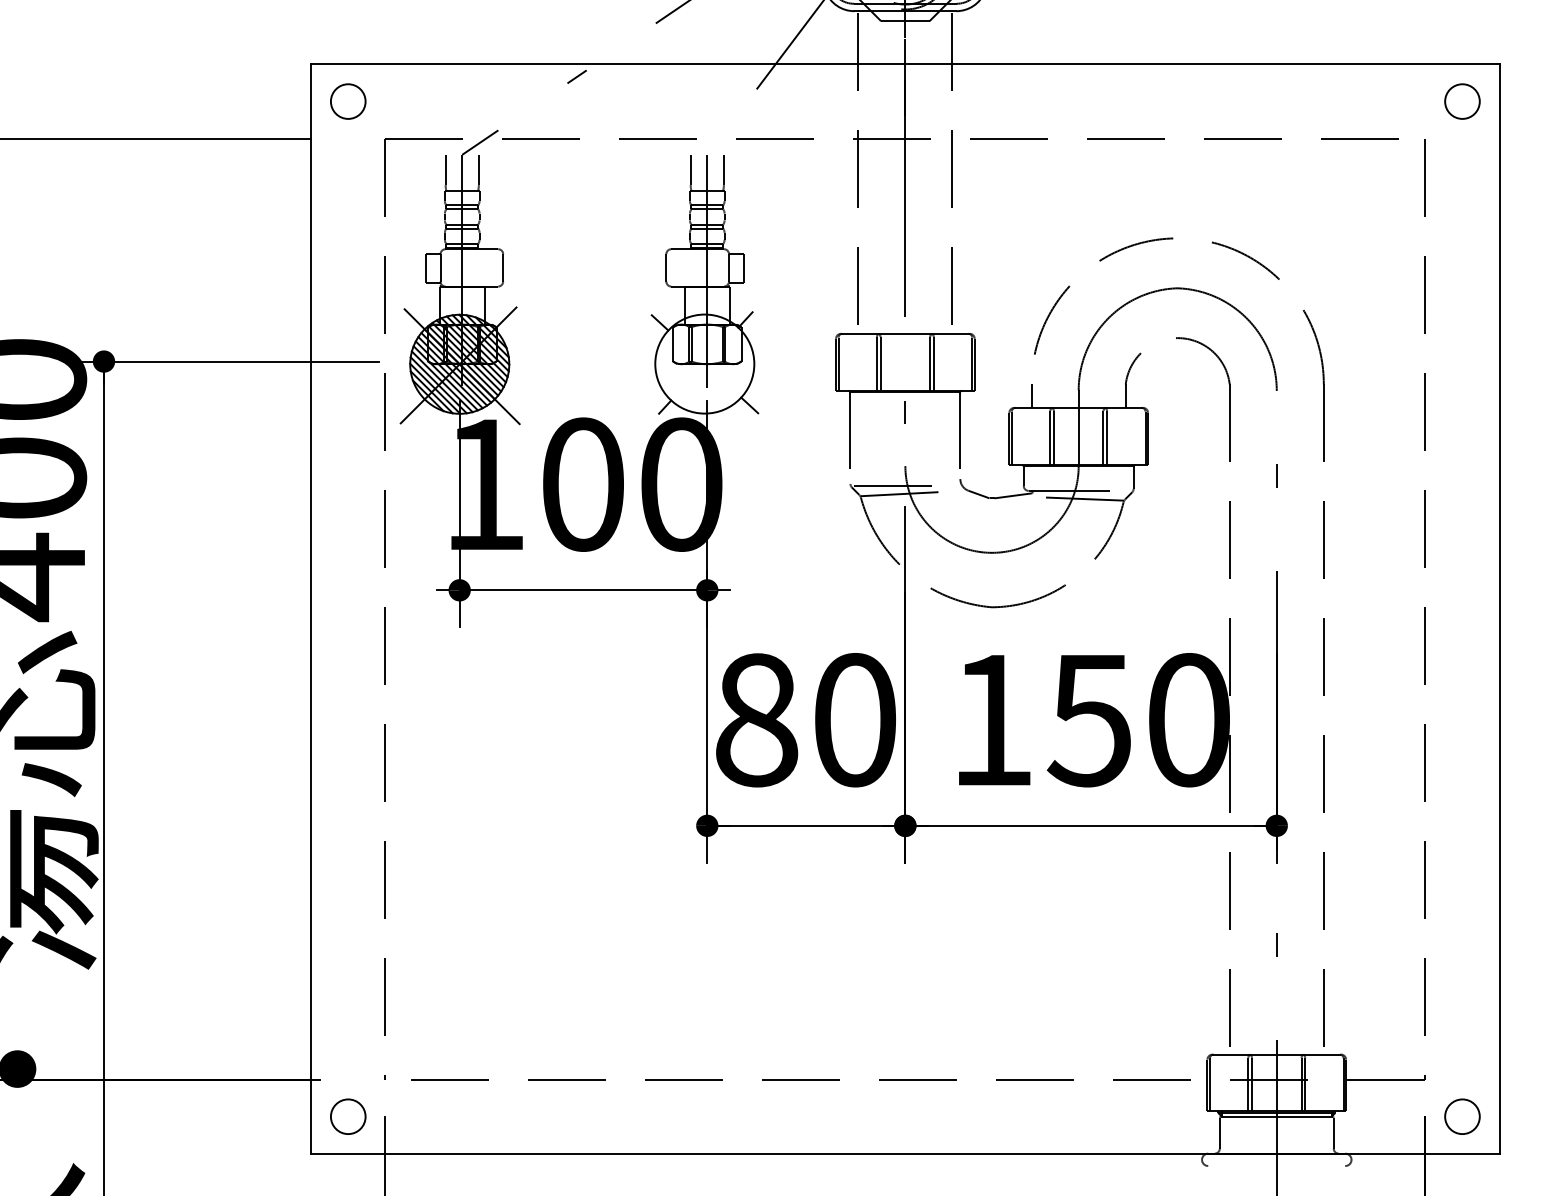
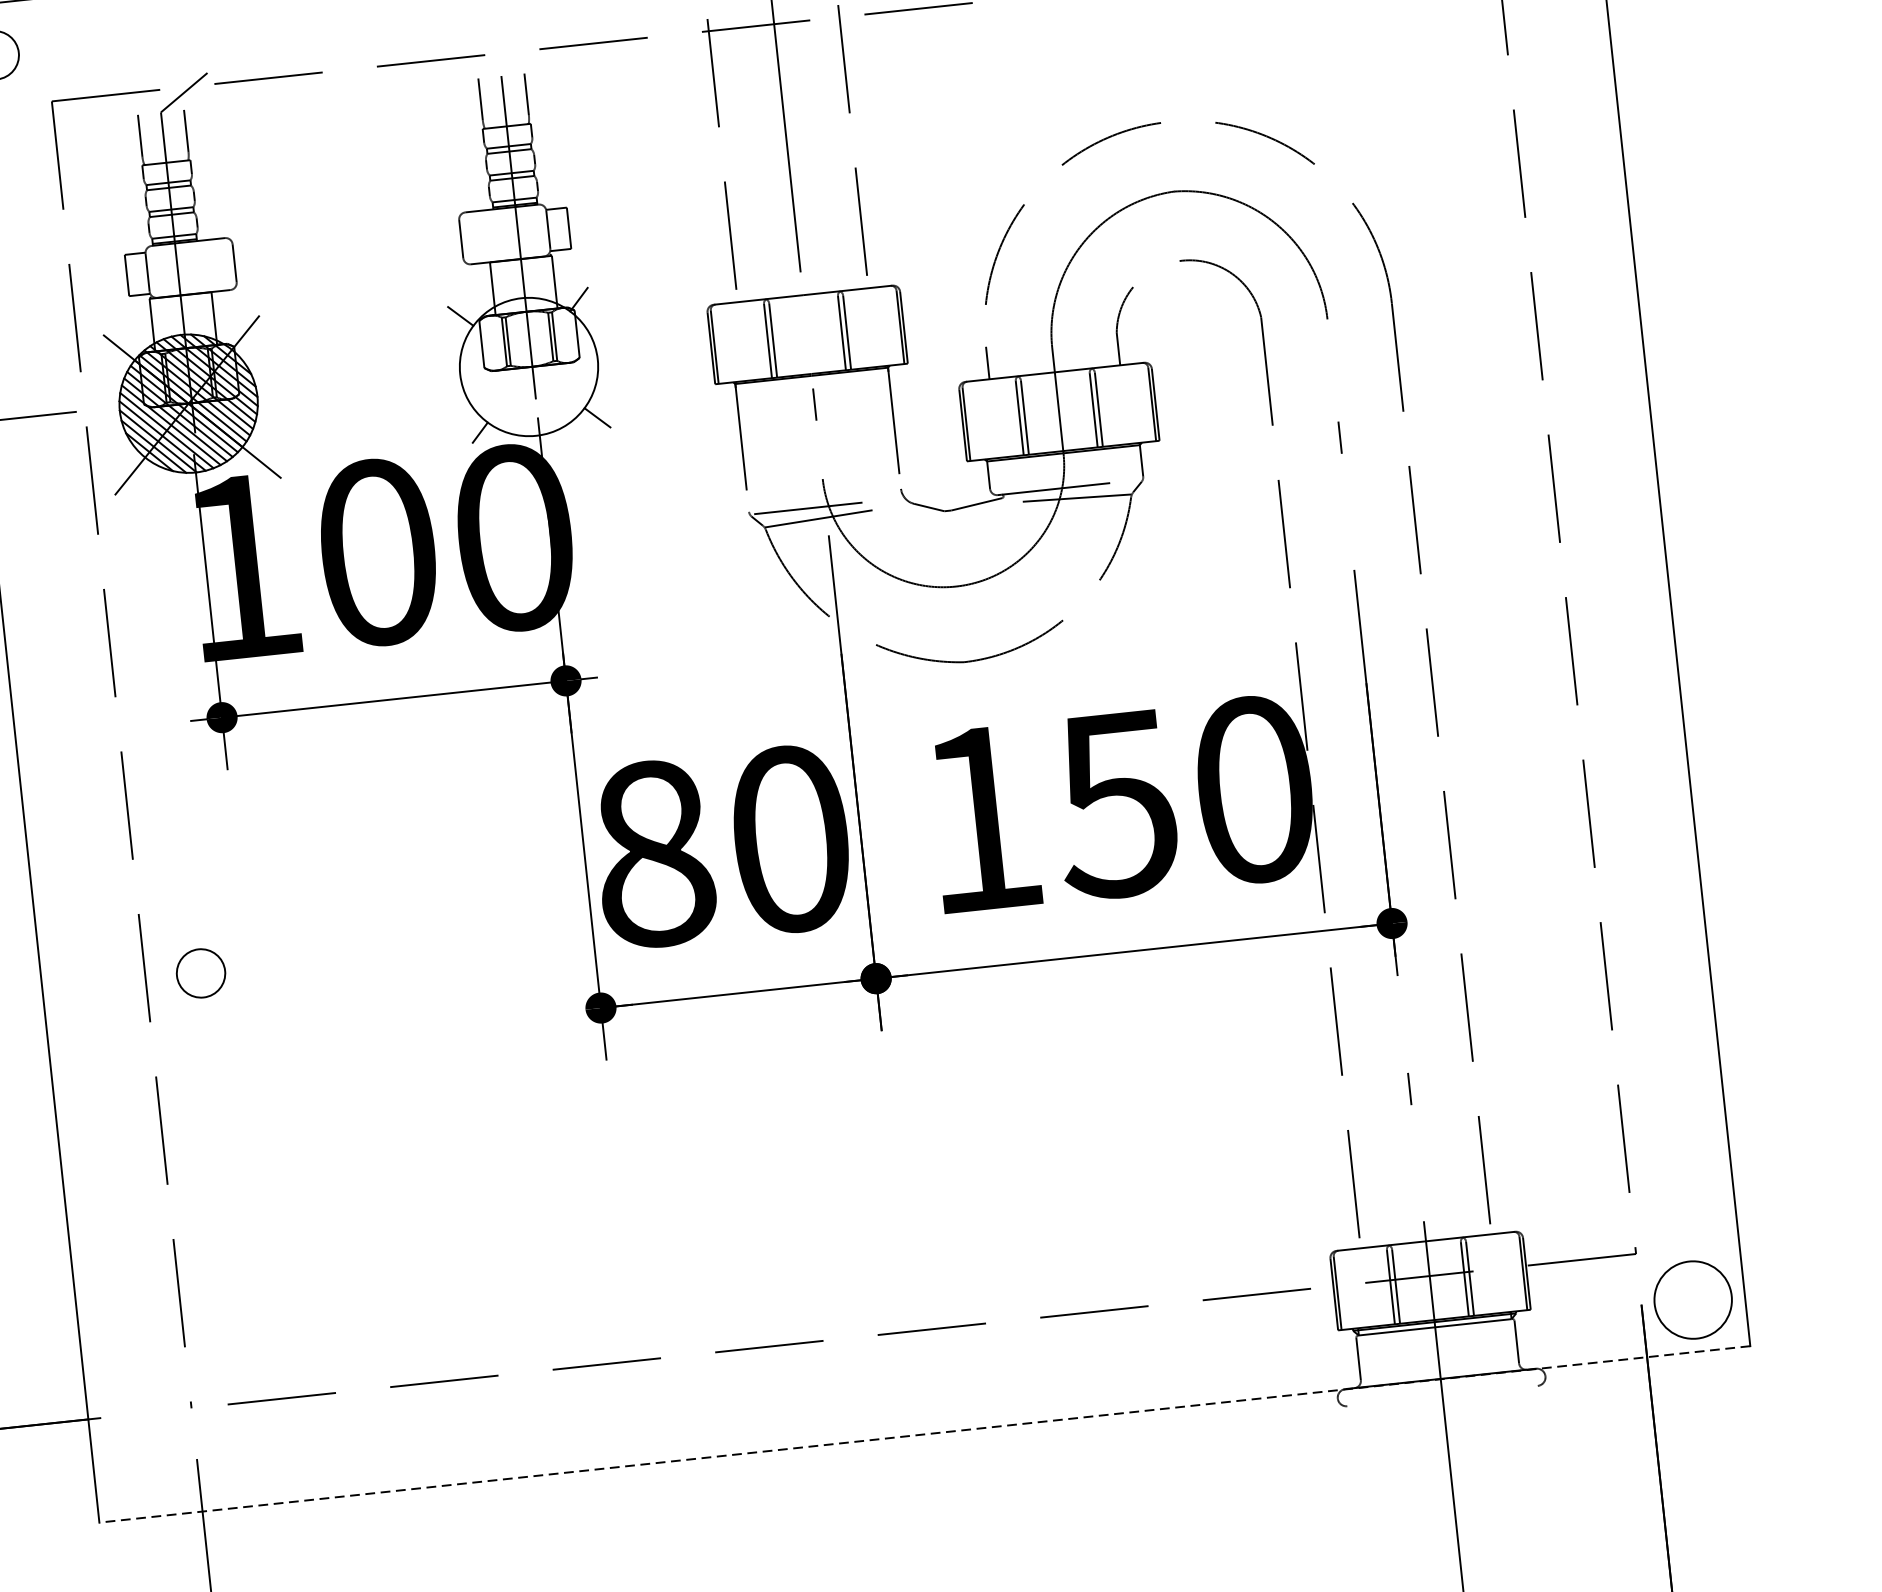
circle: (348, 1116) -> (201, 973), moved
circle: (1462, 1116) -> (1693, 1299), size x1.6
line: (904, 1153) -> (923, 1433), solid -> dashed

